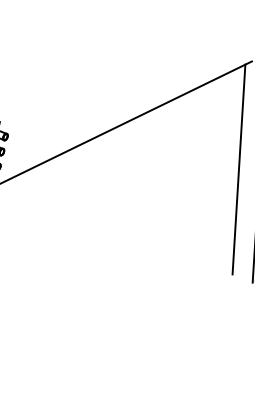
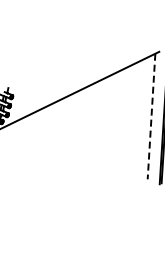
line: (238, 169) -> (151, 116), solid -> dashed

